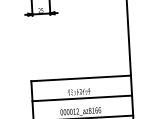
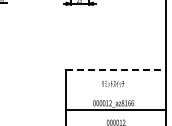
line: (80, 78) -> (115, 70), solid -> dashed
line: (81, 98) -> (115, 90), removed

